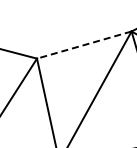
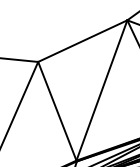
line: (83, 45) -> (82, 41), dashed -> solid

